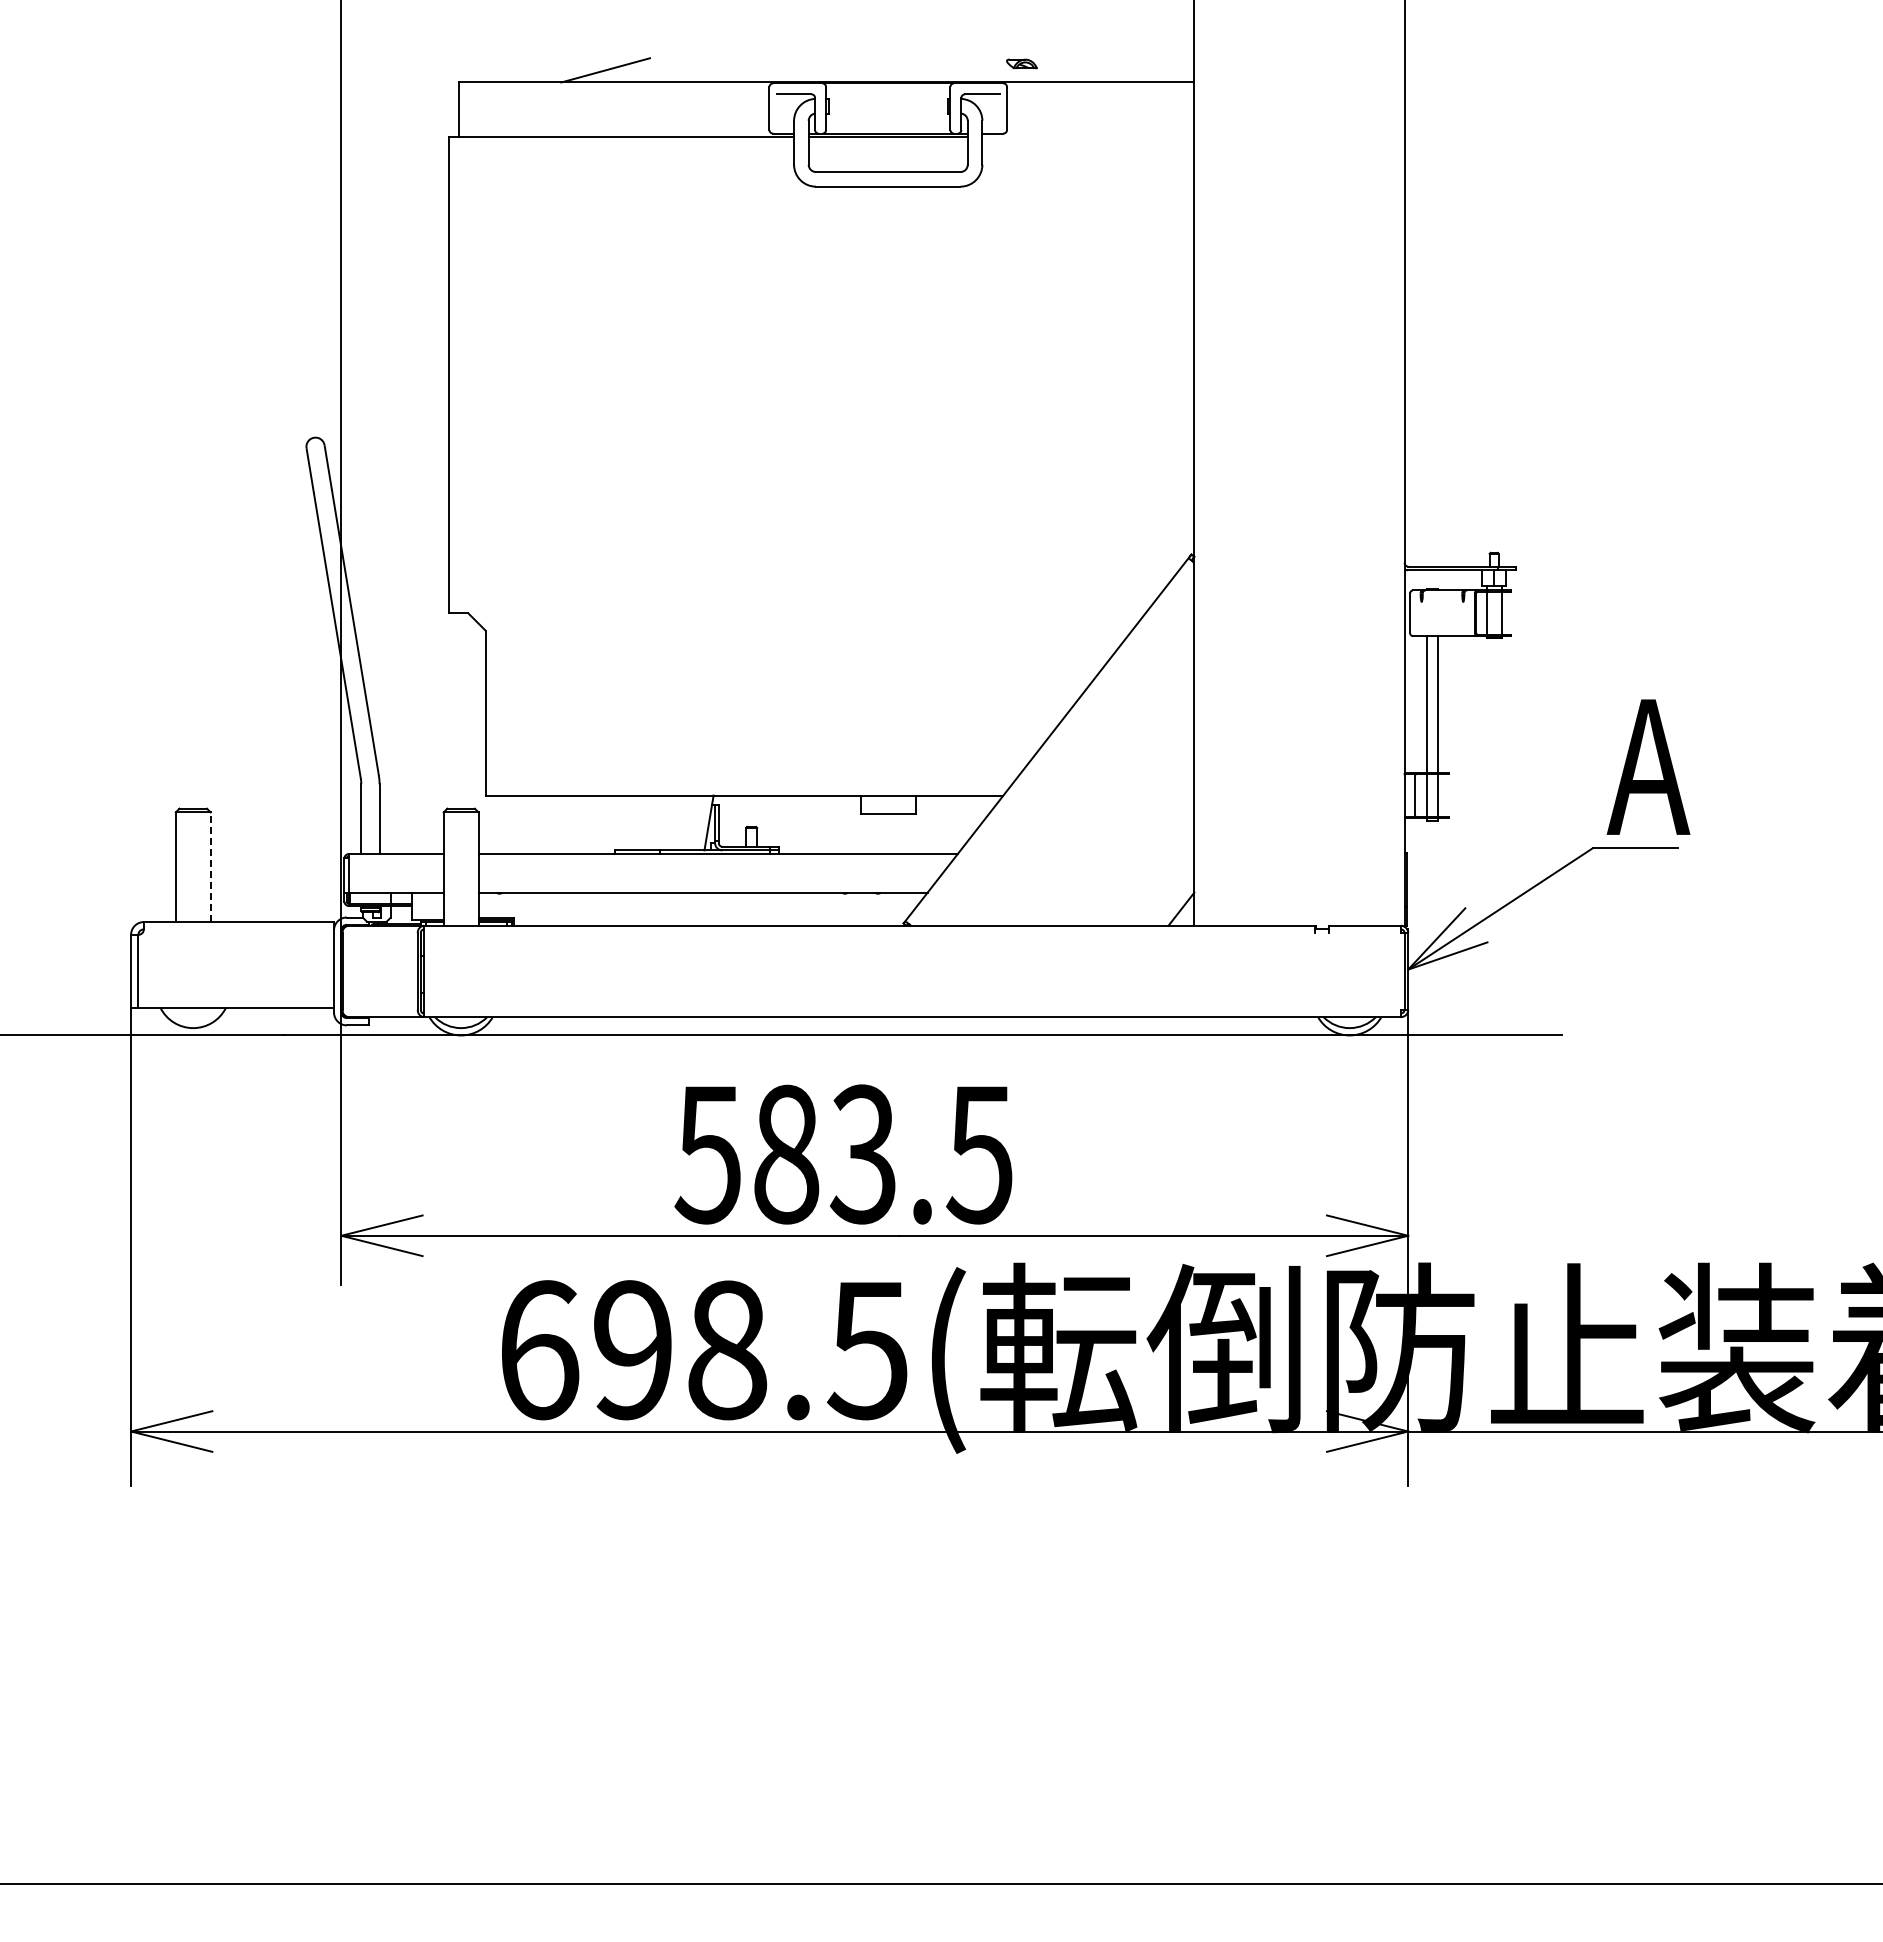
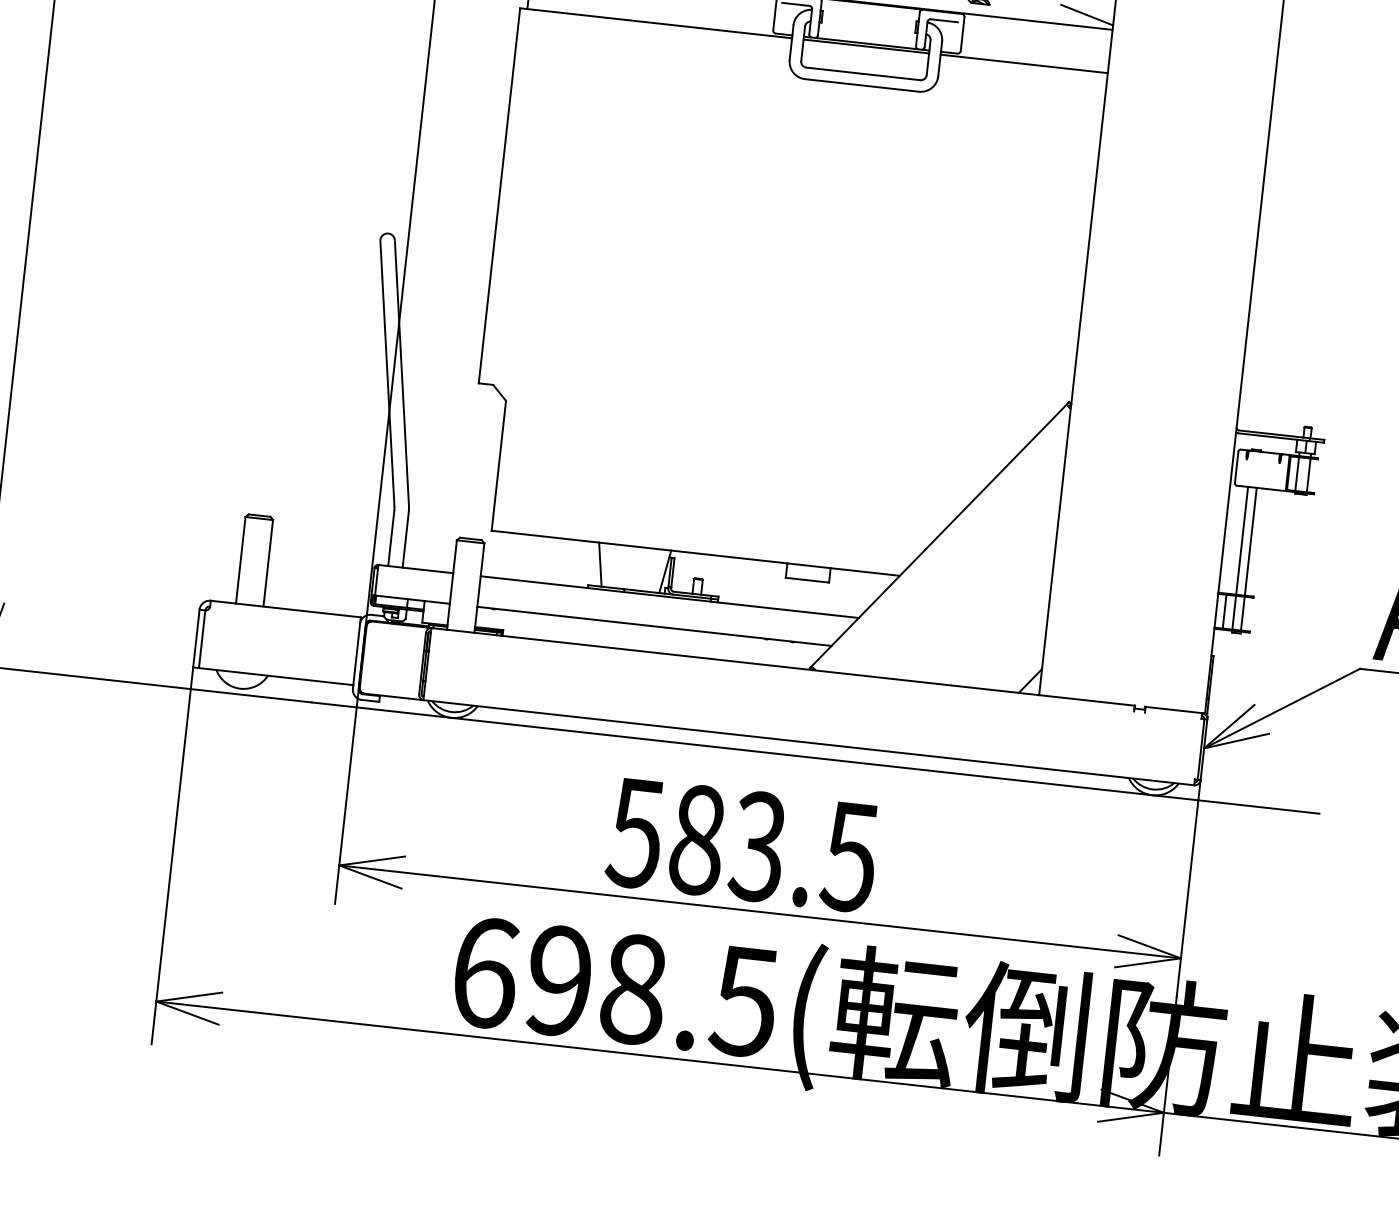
line: (1160, 67) -> (1087, 15), added
line: (1088, 137) -> (1024, 64), added
line: (626, 822) -> (600, 564), added
line: (210, 867) -> (268, 563), dashed -> solid

